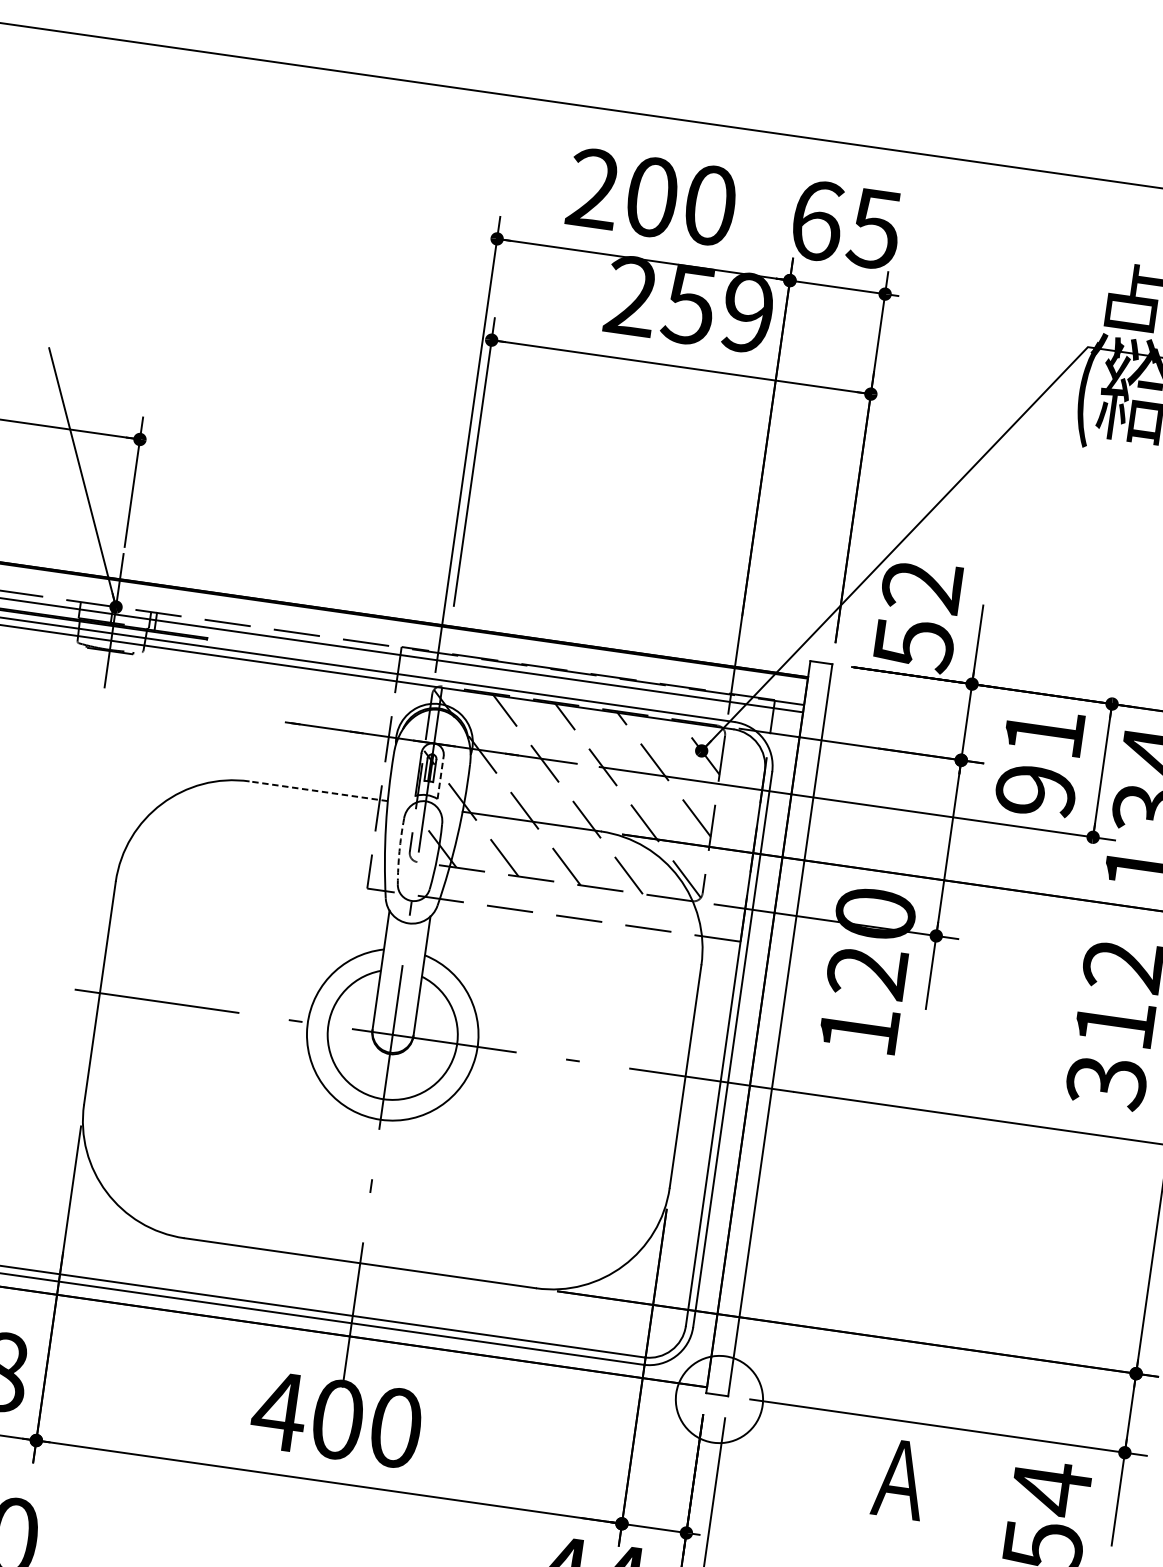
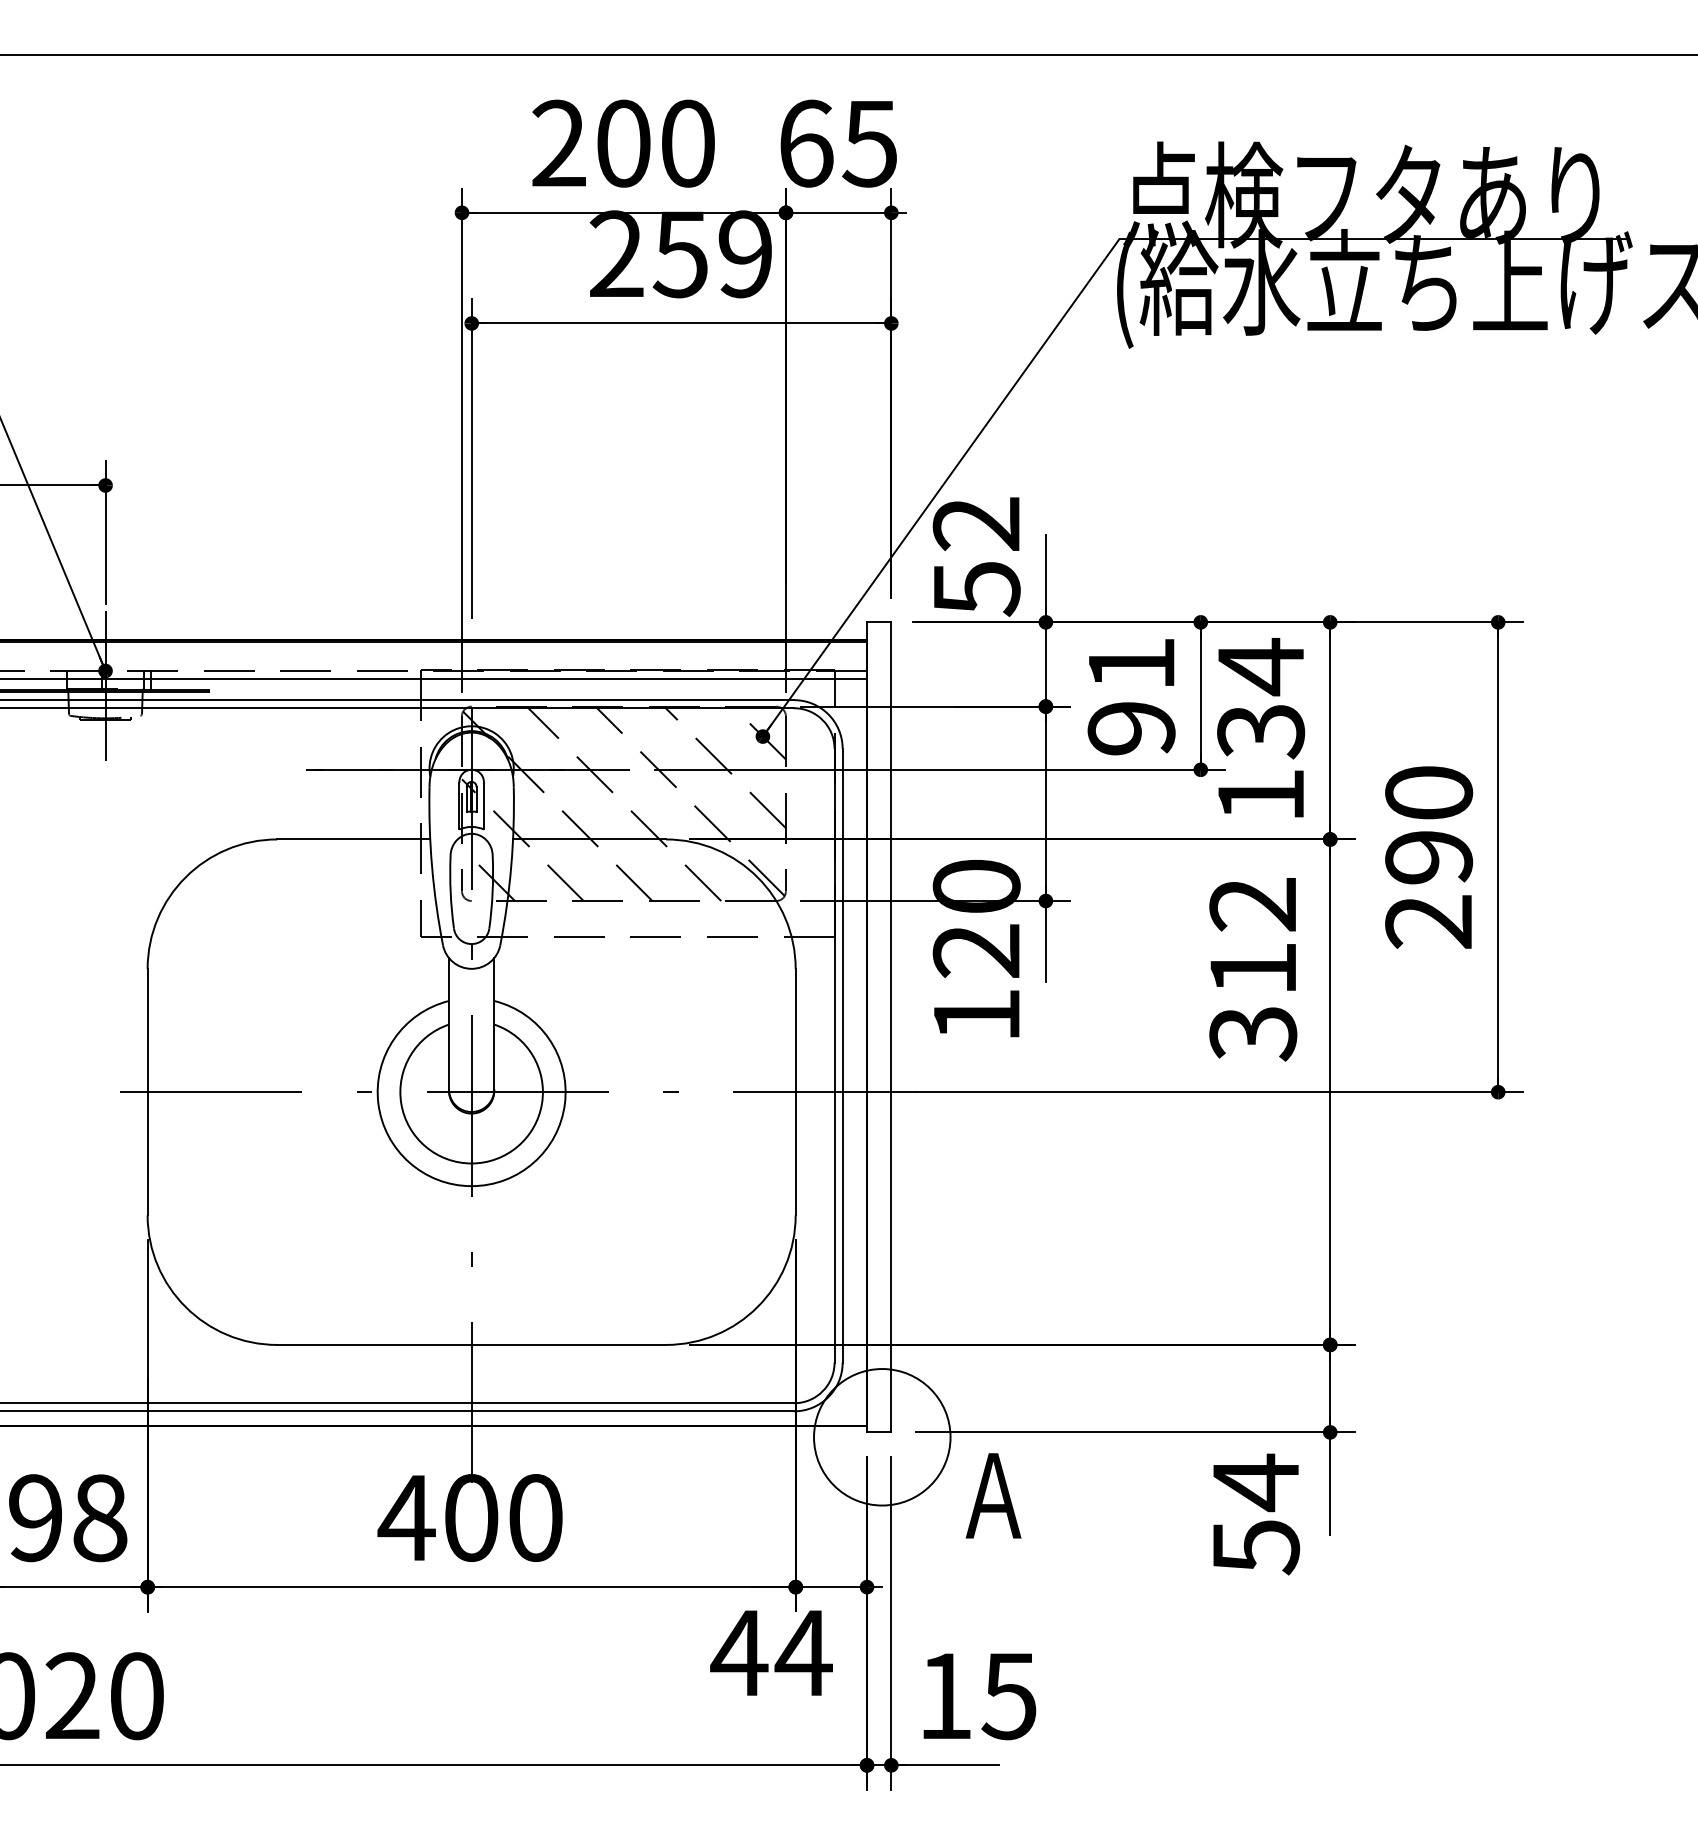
line: (440, 777) -> (483, 805), dashed -> solid
line: (318, 791) -> (353, 839), dashed -> solid
arc: (399, 851) -> (450, 892), dashed -> solid
circle: (719, 1399) -> (882, 1437), size x1.43
text: (900, 1478) -> (993, 1495), moved

